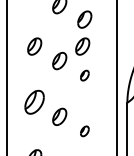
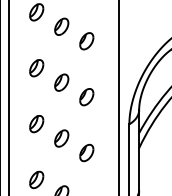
part: (82, 46) -> (84, 68), removed
part: (84, 75) -> (86, 97), size x1.67
part: (34, 102) -> (36, 124), size x0.71
part: (84, 130) -> (86, 152), size x1.67

